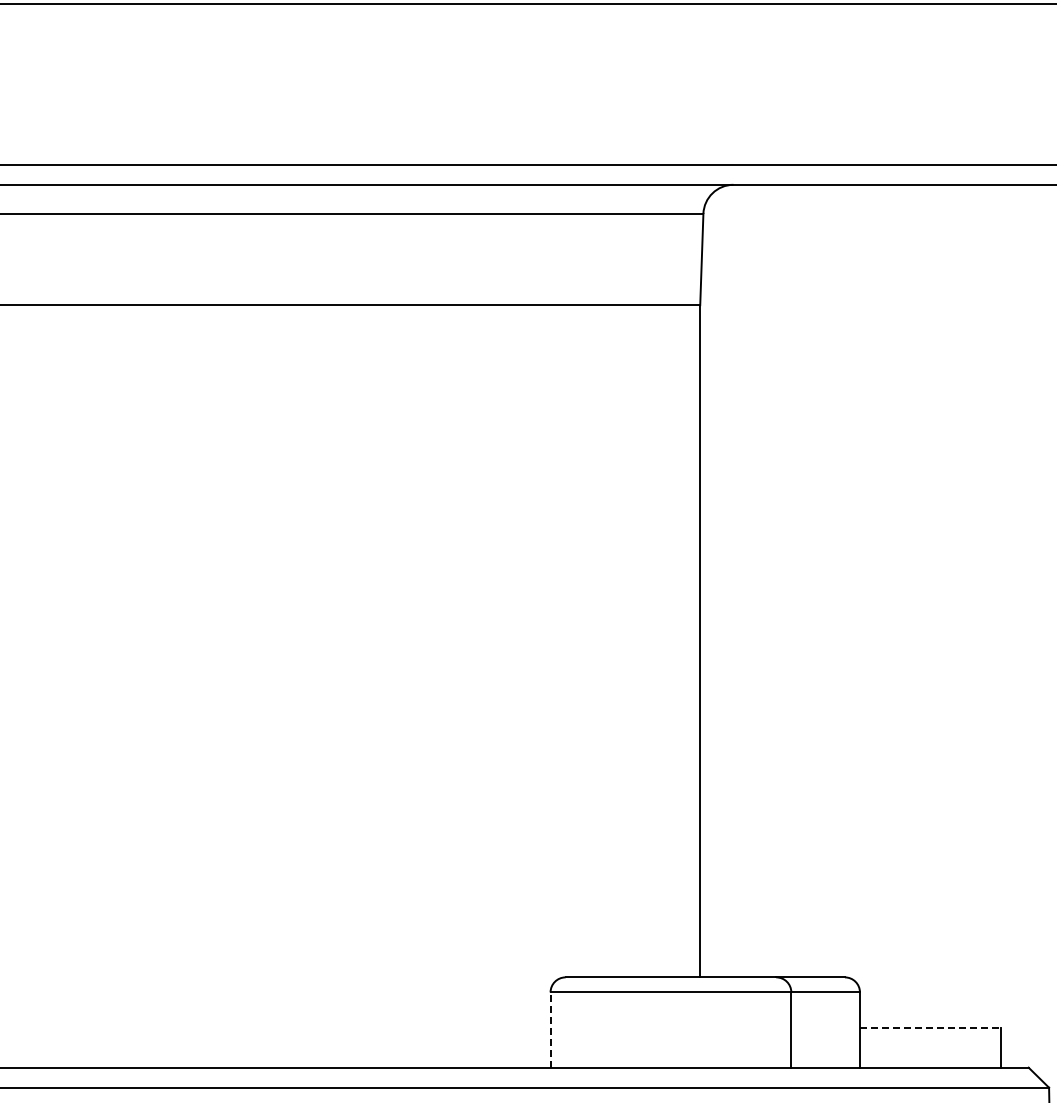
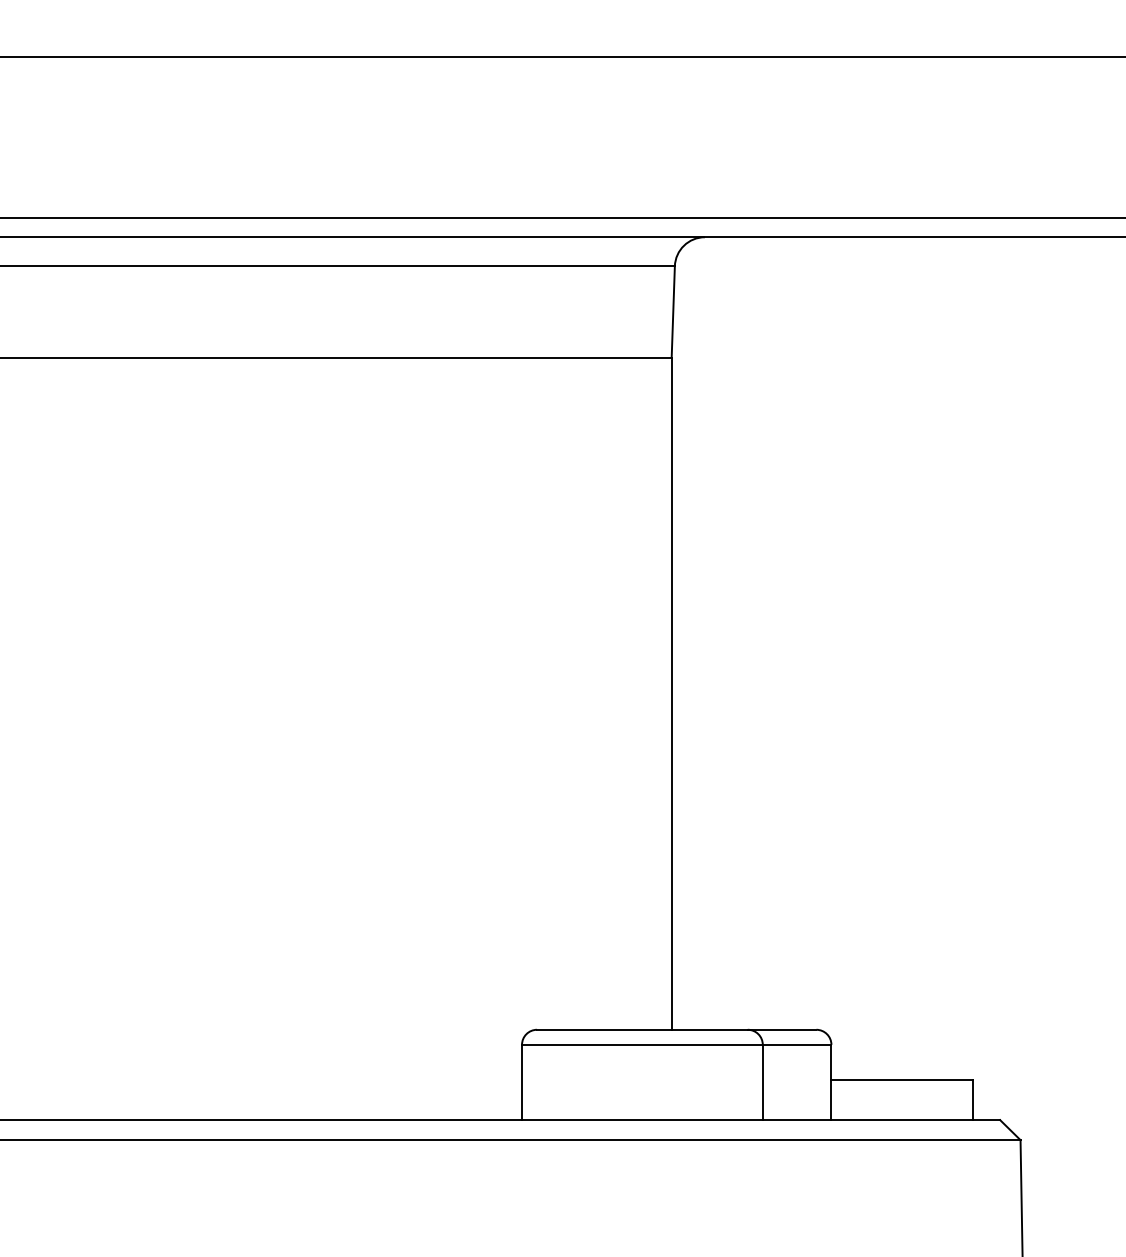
line: (931, 1027) -> (902, 1079), dashed -> solid
line: (551, 1030) -> (522, 1082), dashed -> solid

